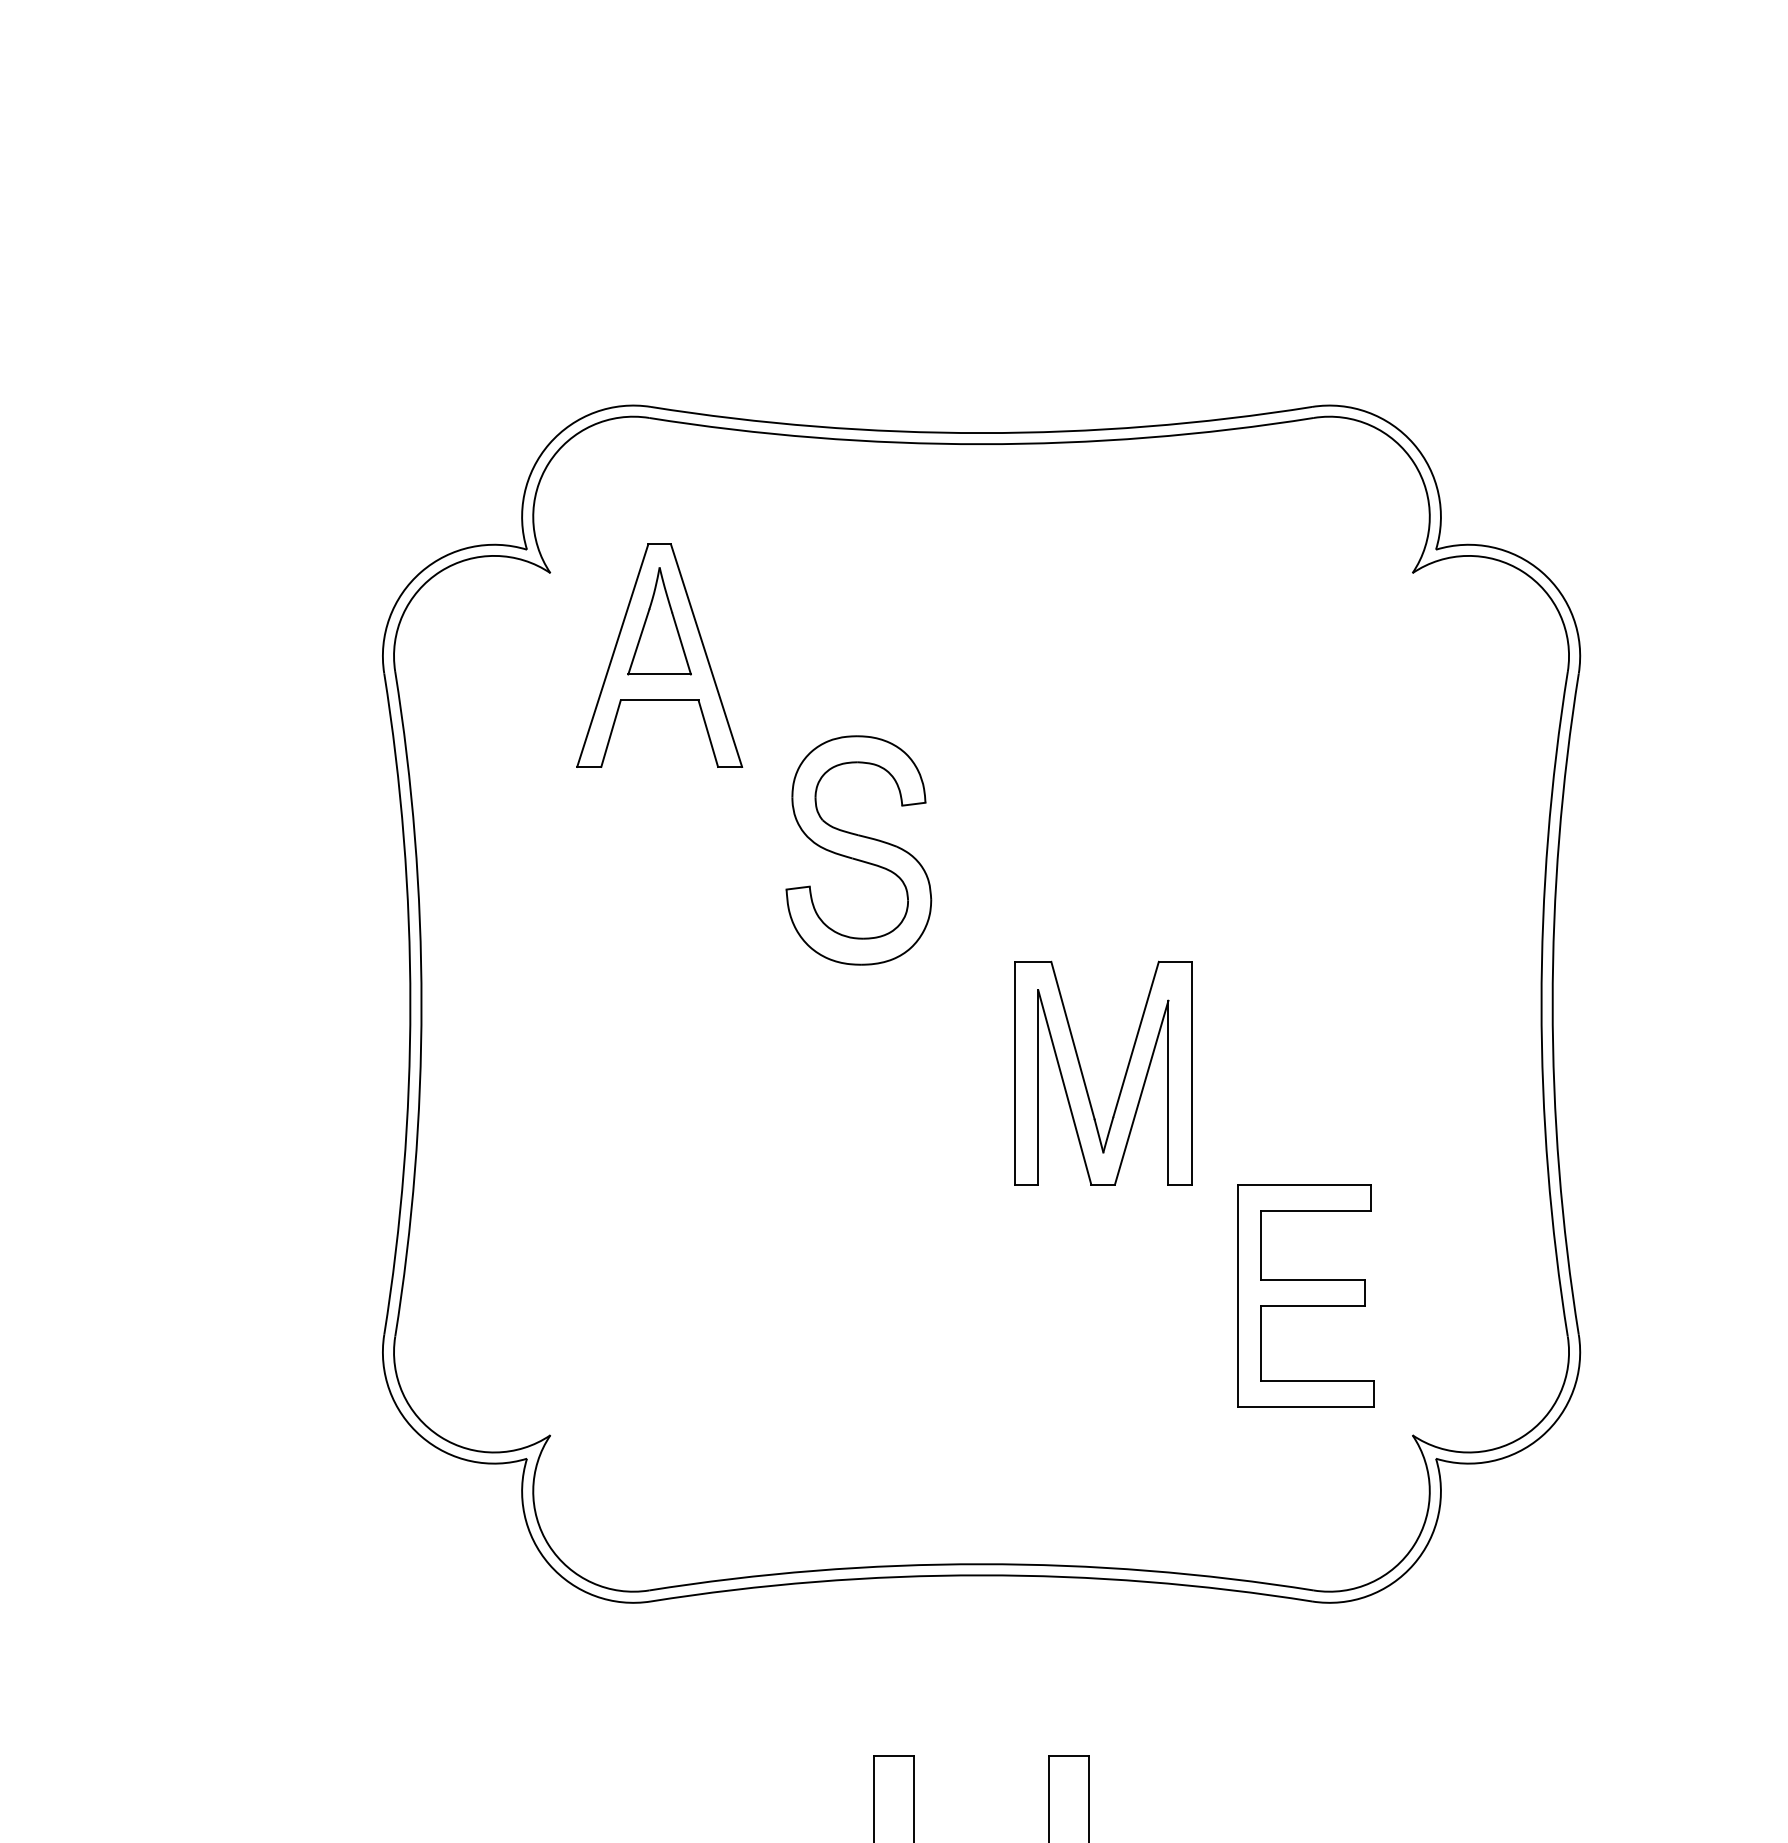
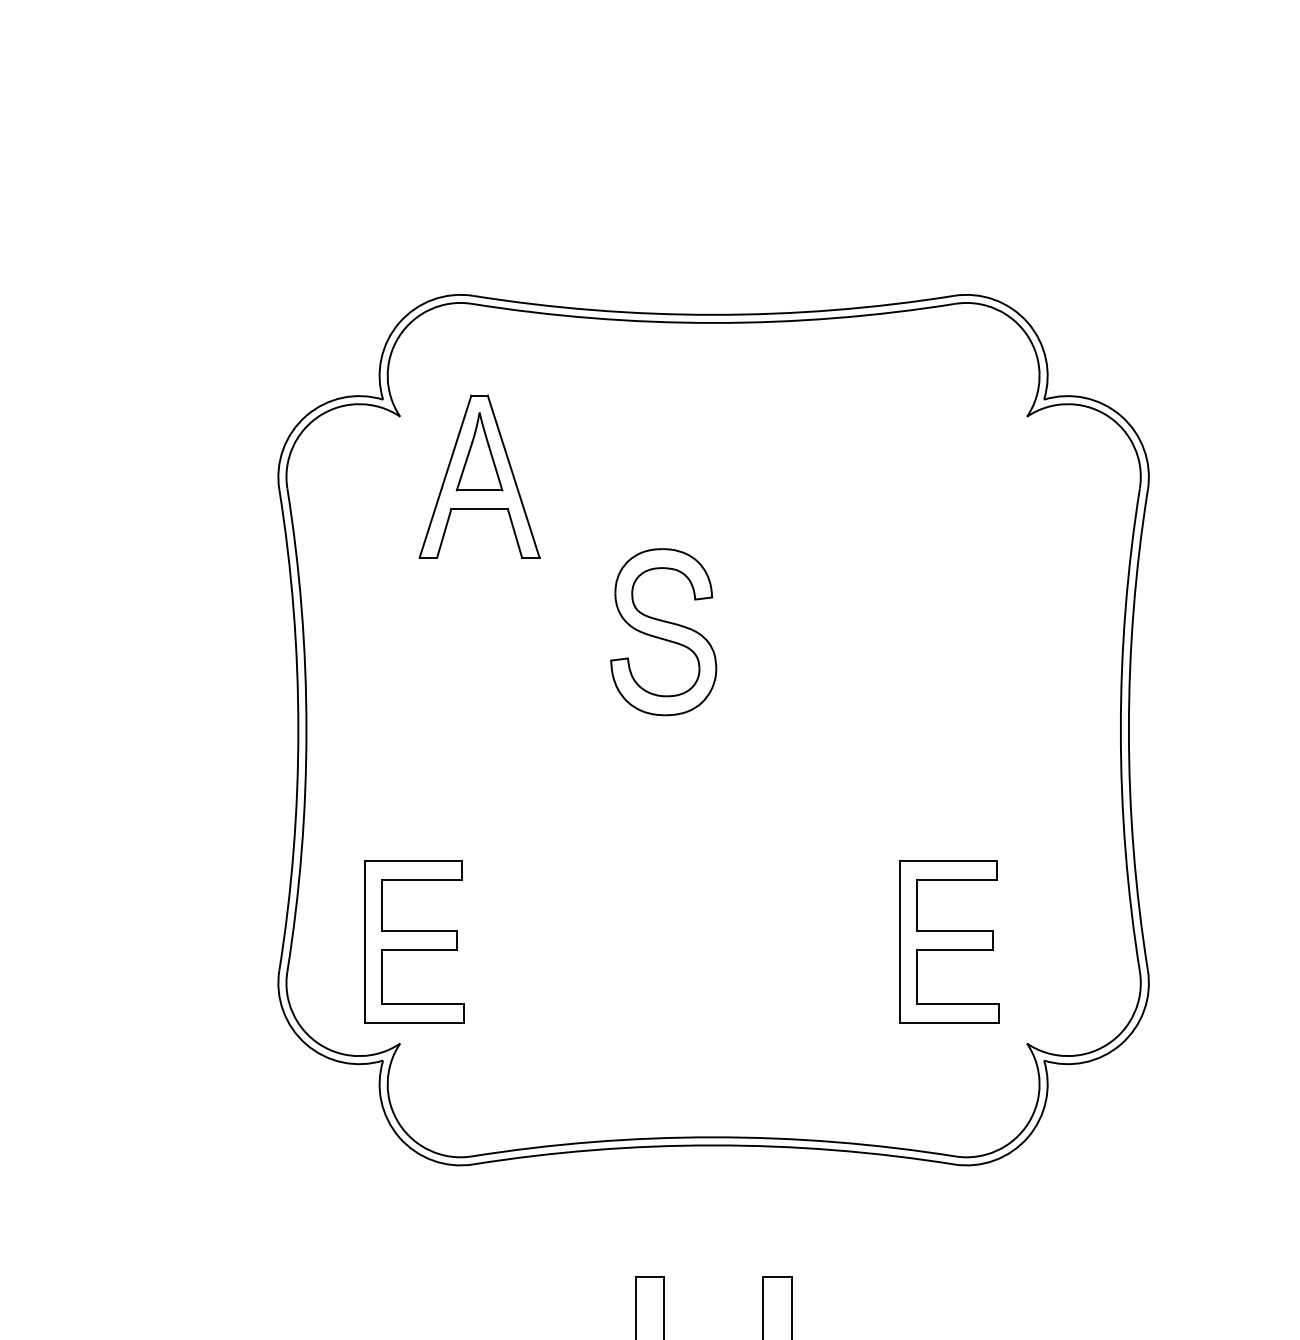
part: (858, 850) -> (663, 632), moved
part: (1084, 1077) -> (788, 783), removed
part: (569, 1295) -> (414, 941), added

